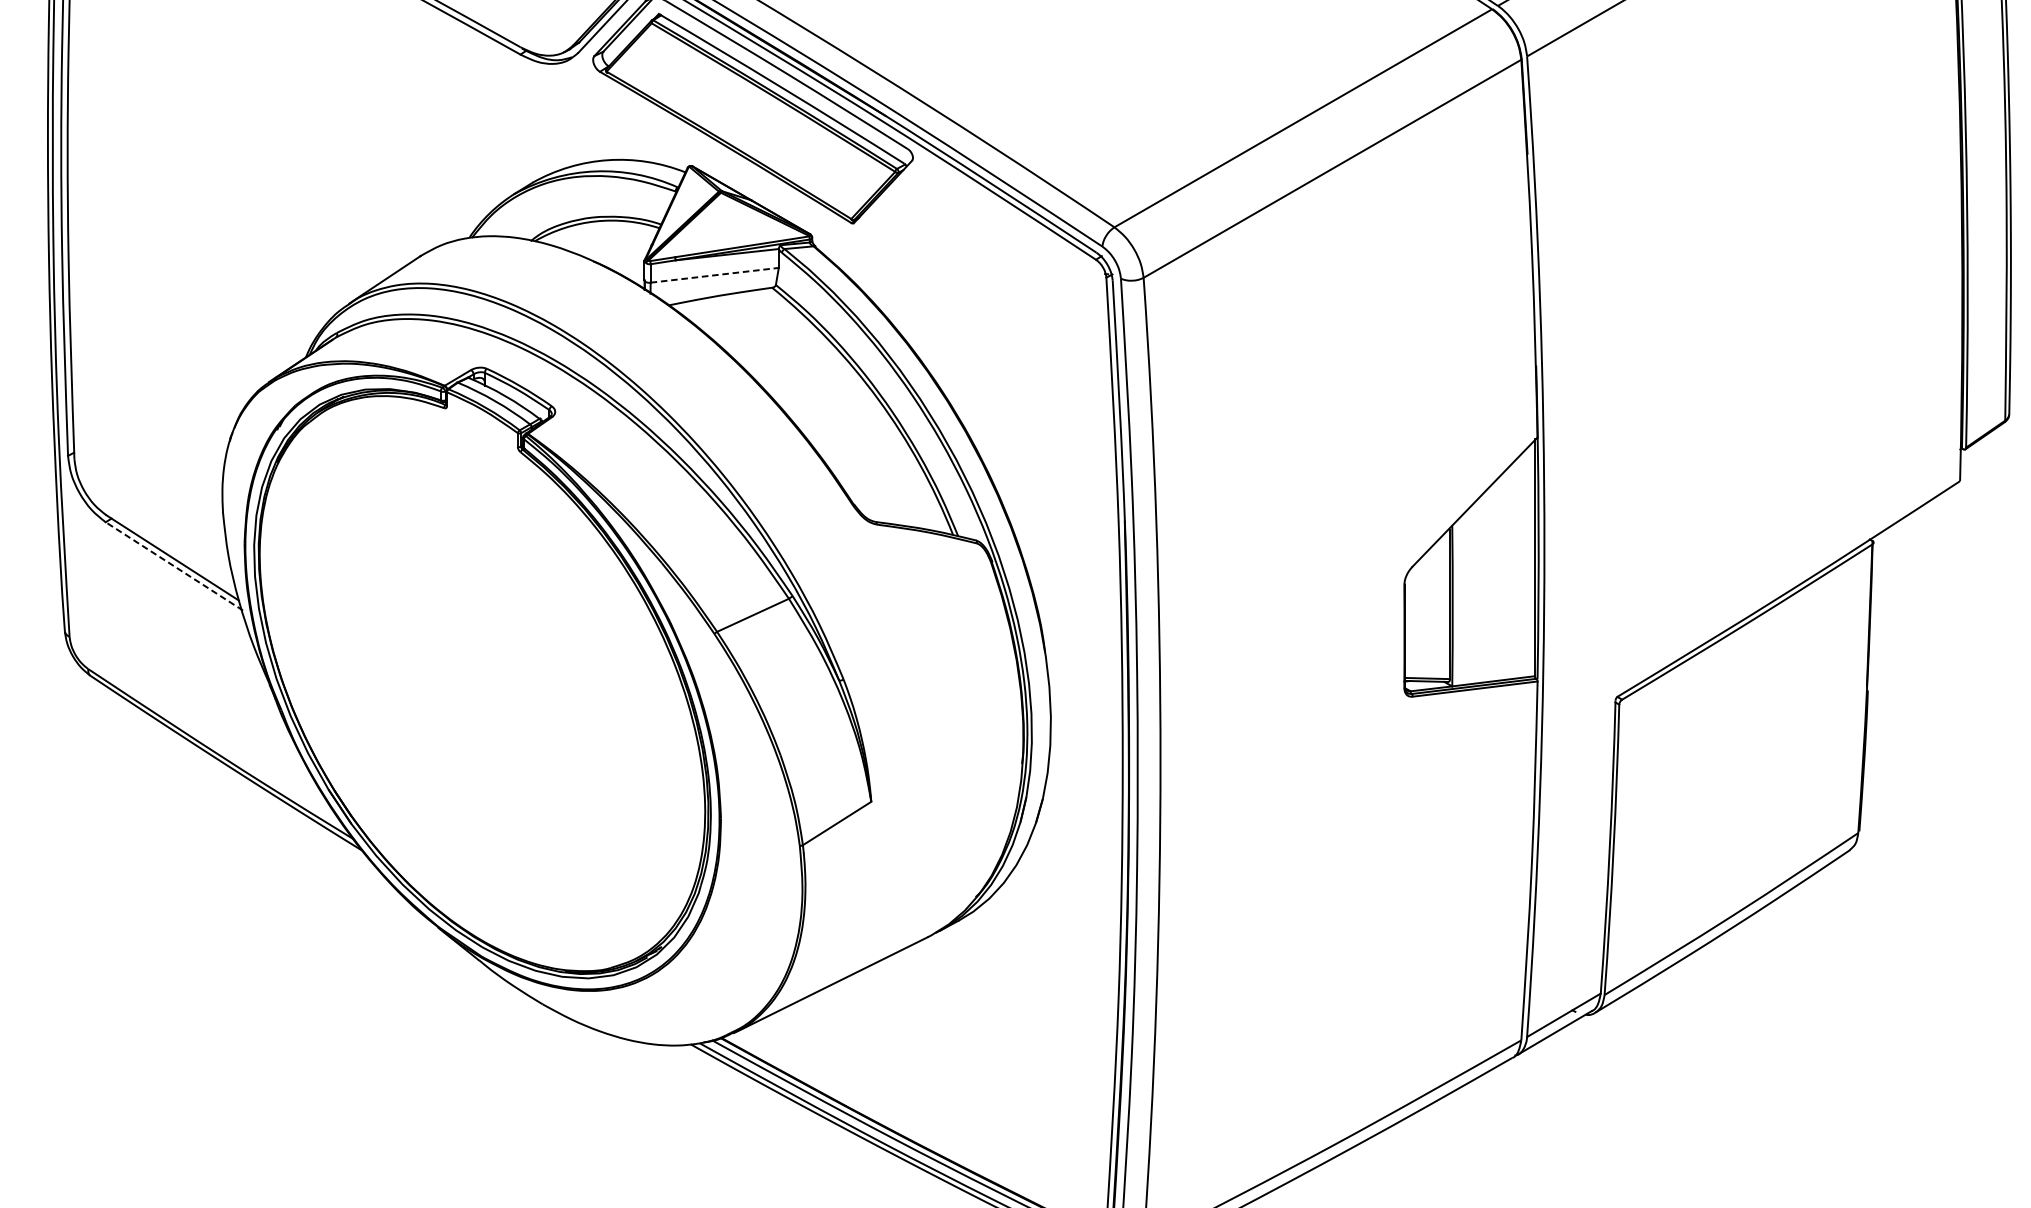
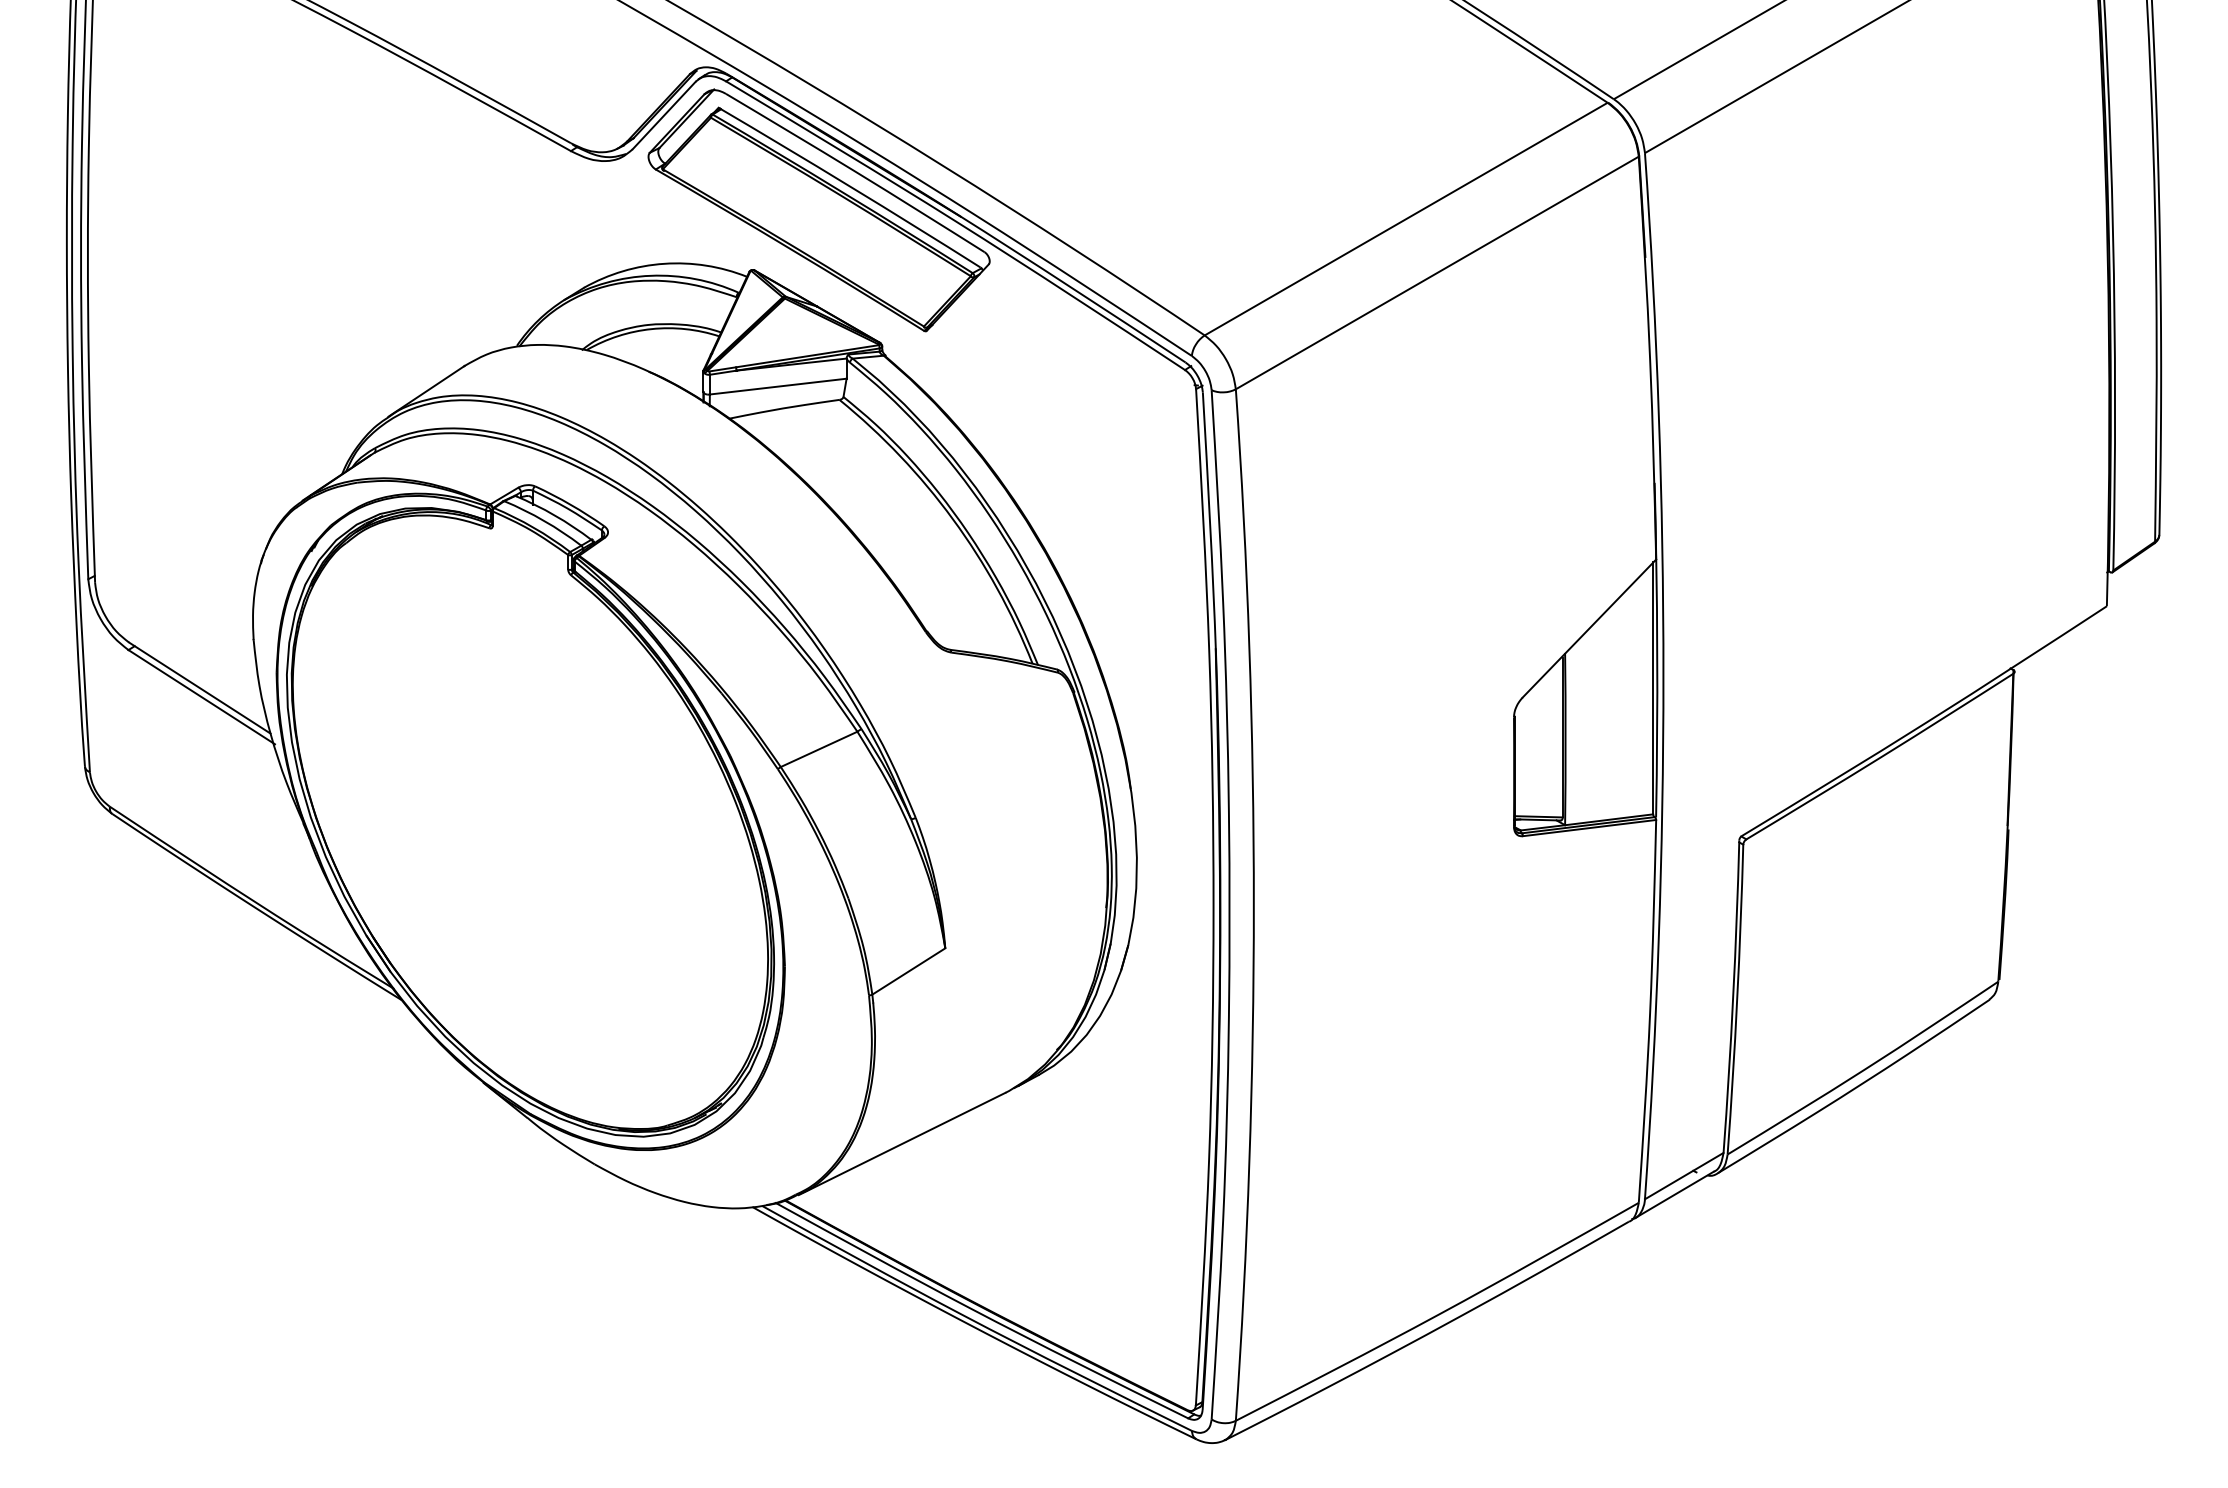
line: (714, 275) -> (778, 386), dashed -> solid
line: (174, 565) -> (201, 696), dashed -> solid

